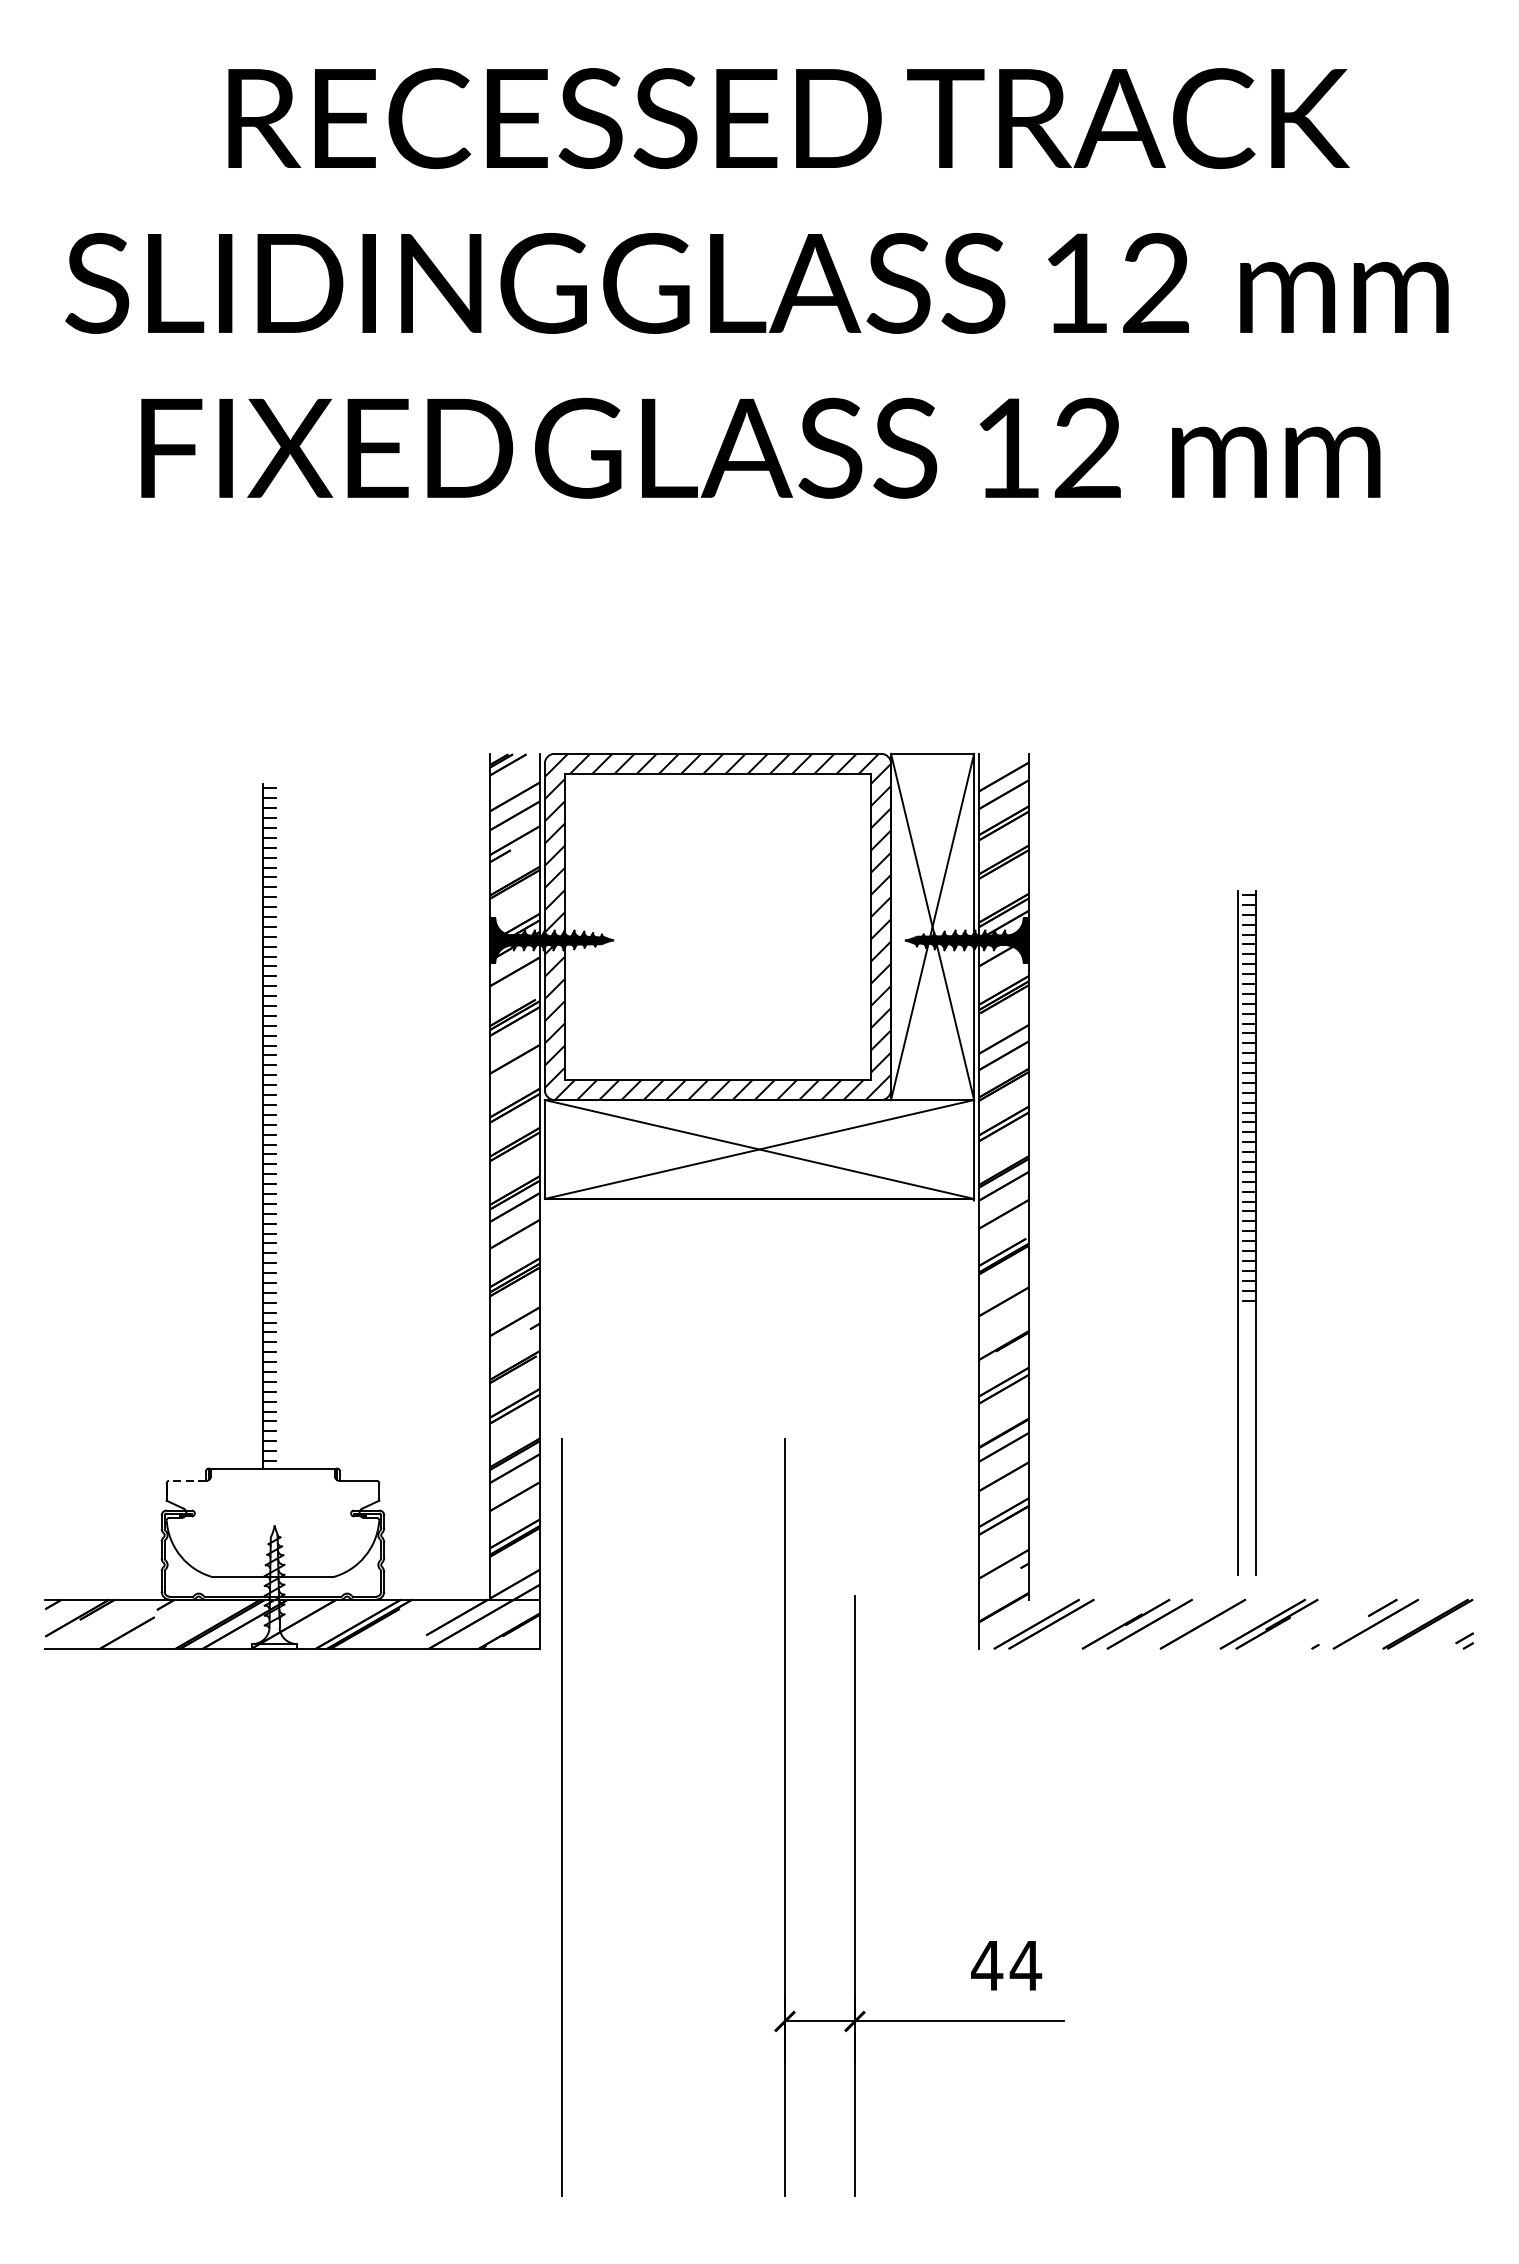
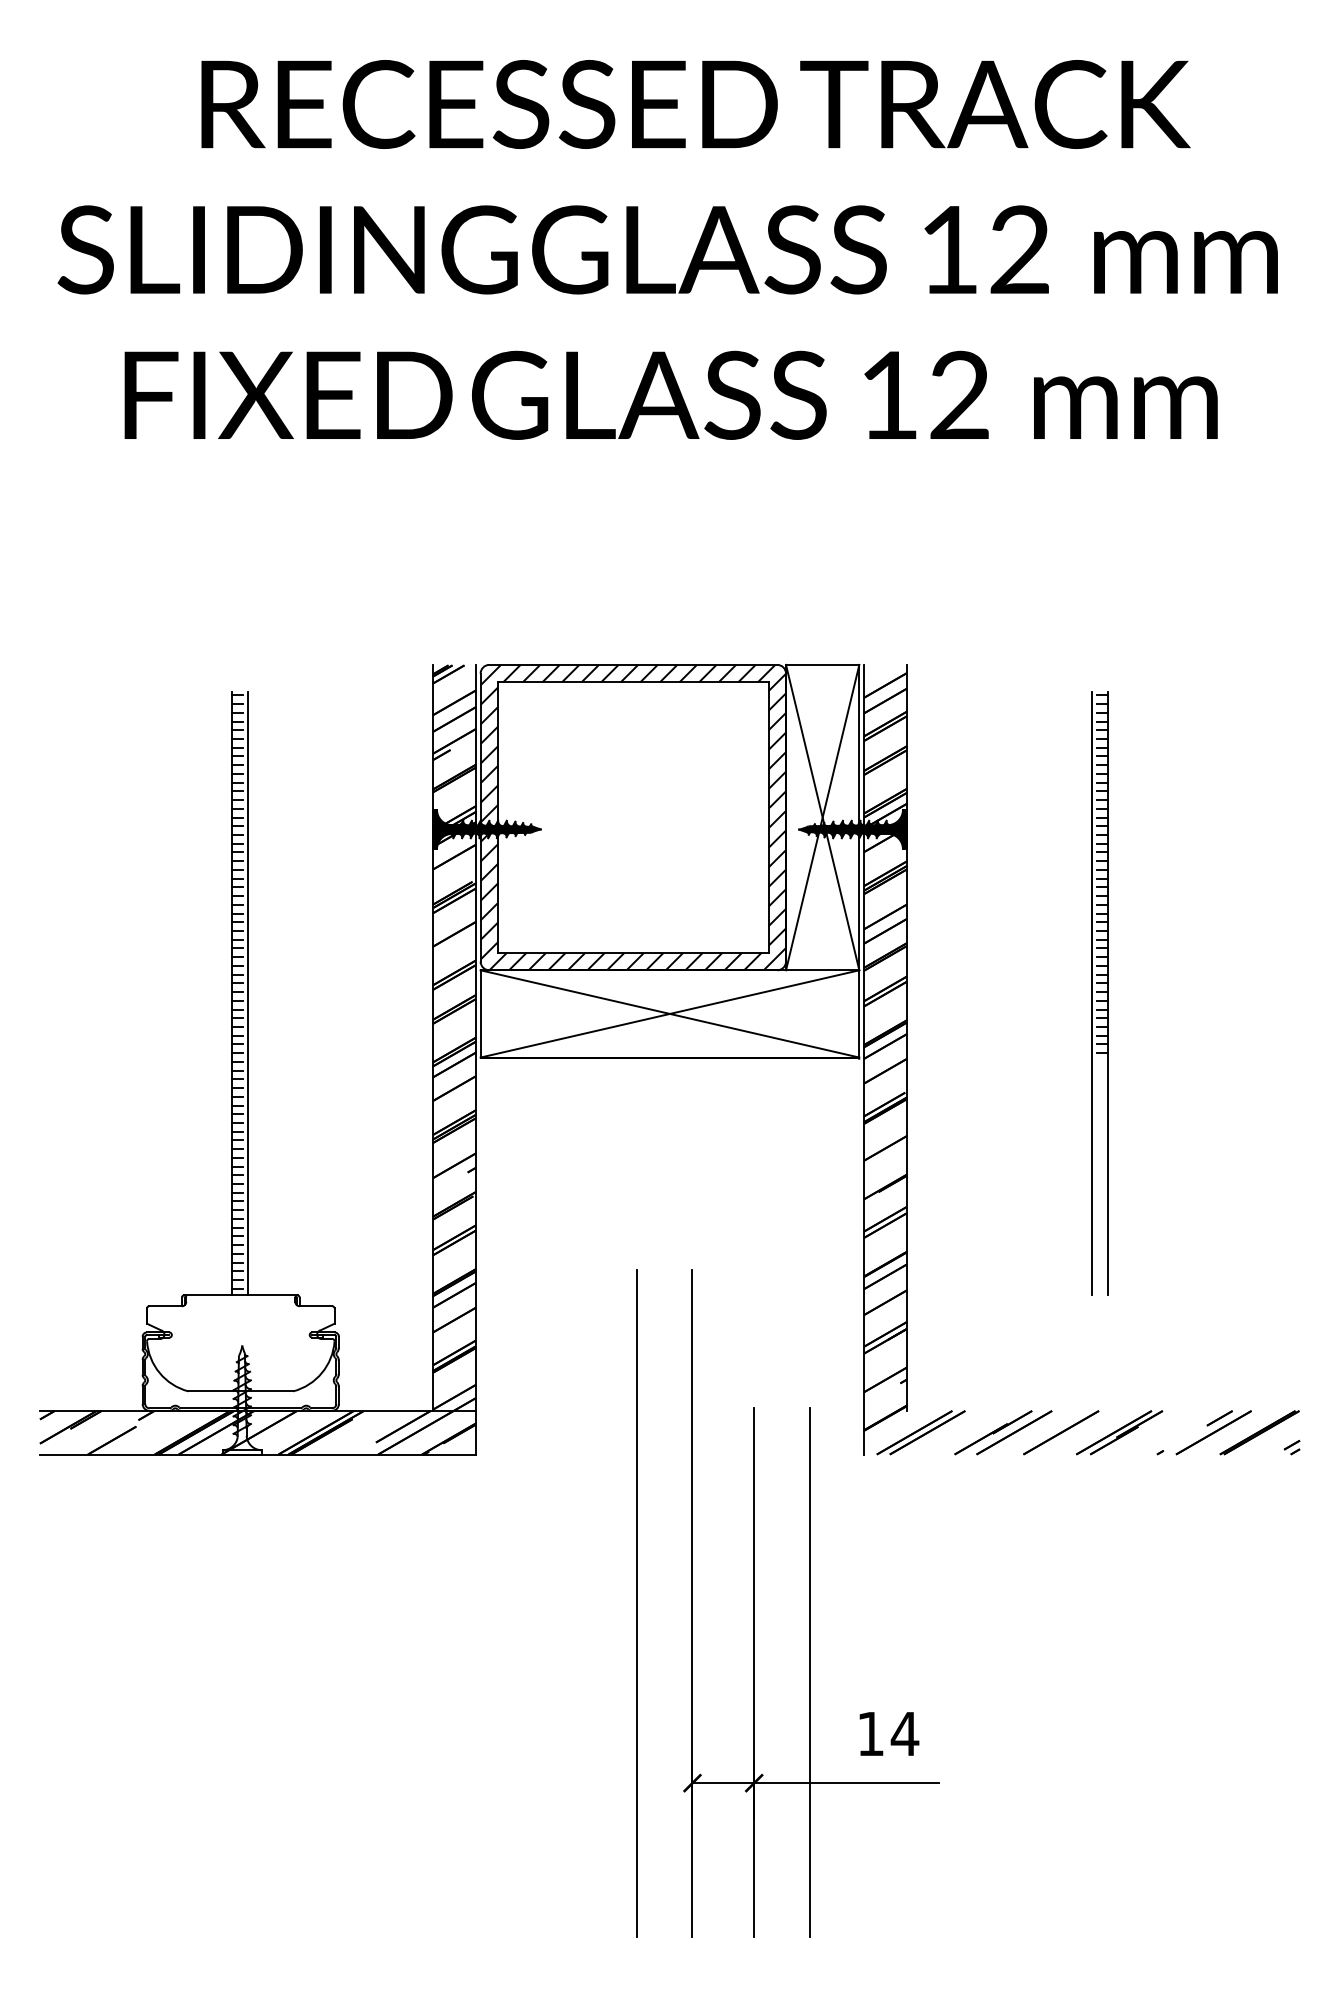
line: (280, 1126) -> (247, 993), added
part: (1246, 1232) -> (1099, 993), moved
line: (187, 1481) -> (165, 1306), dashed -> solid
line: (561, 1817) -> (636, 1603), moved
line: (917, 1896) -> (809, 1672), added
text: (986, 1965) -> (870, 1733), 44 -> 14

